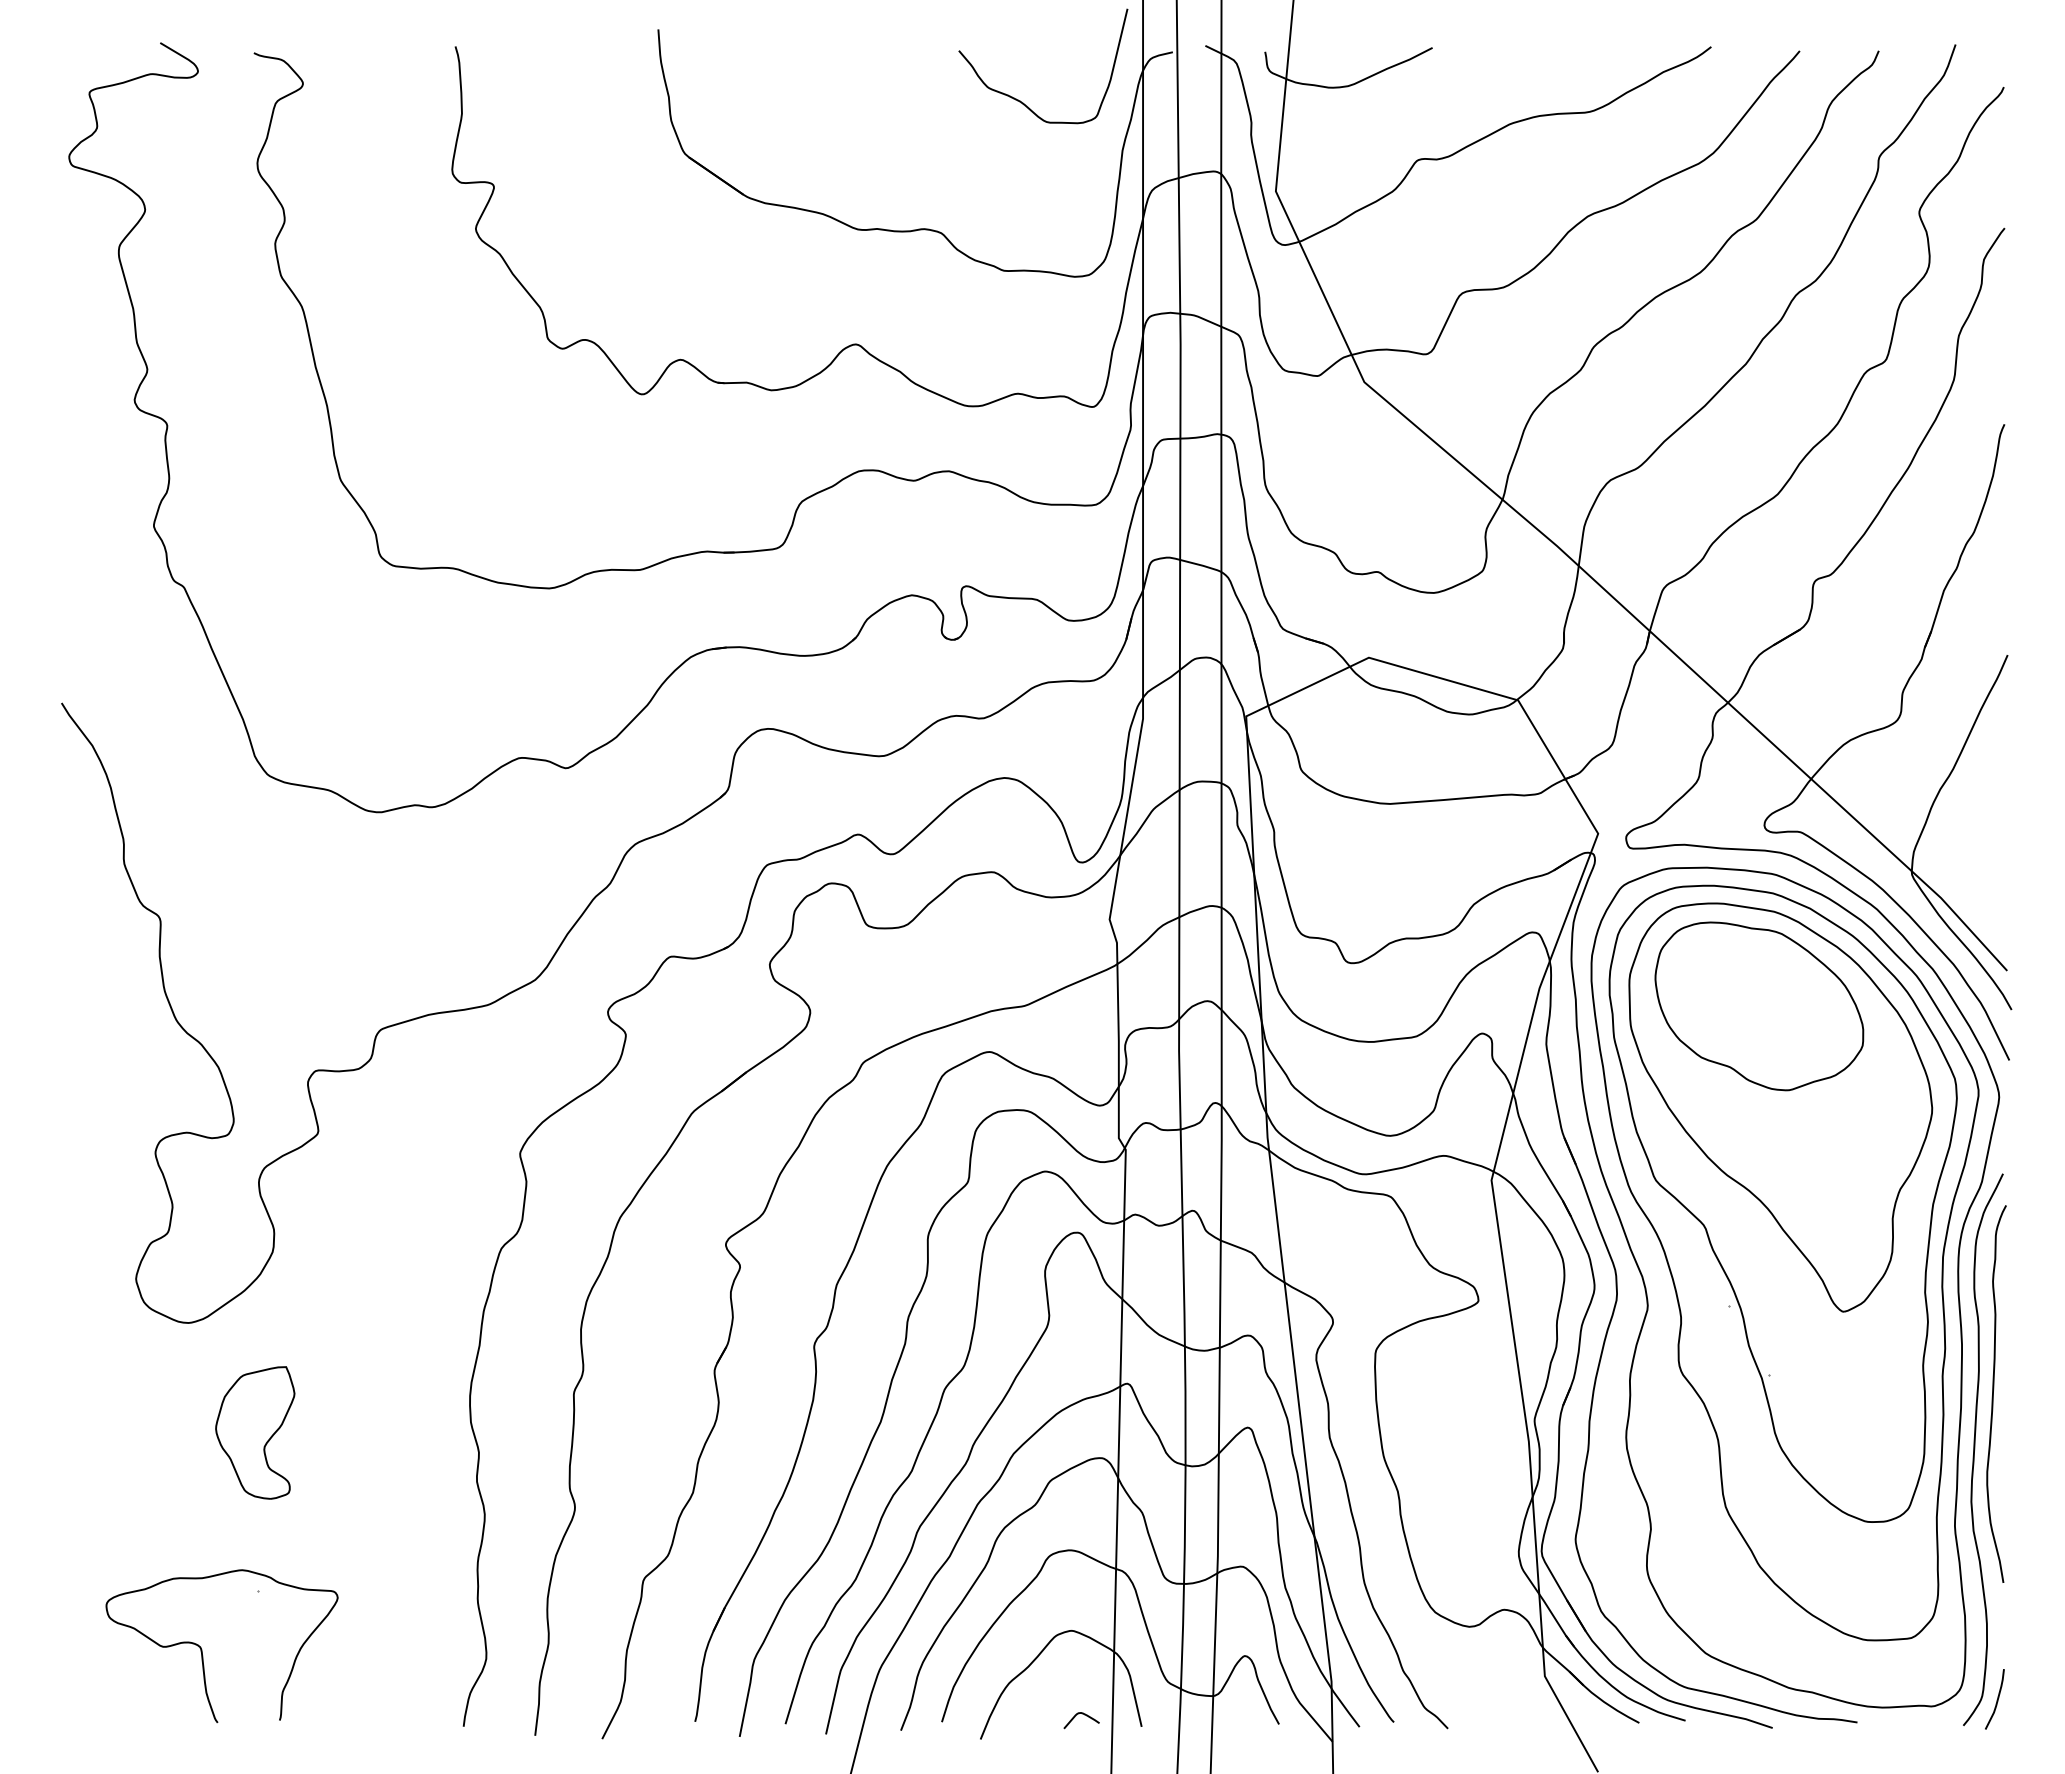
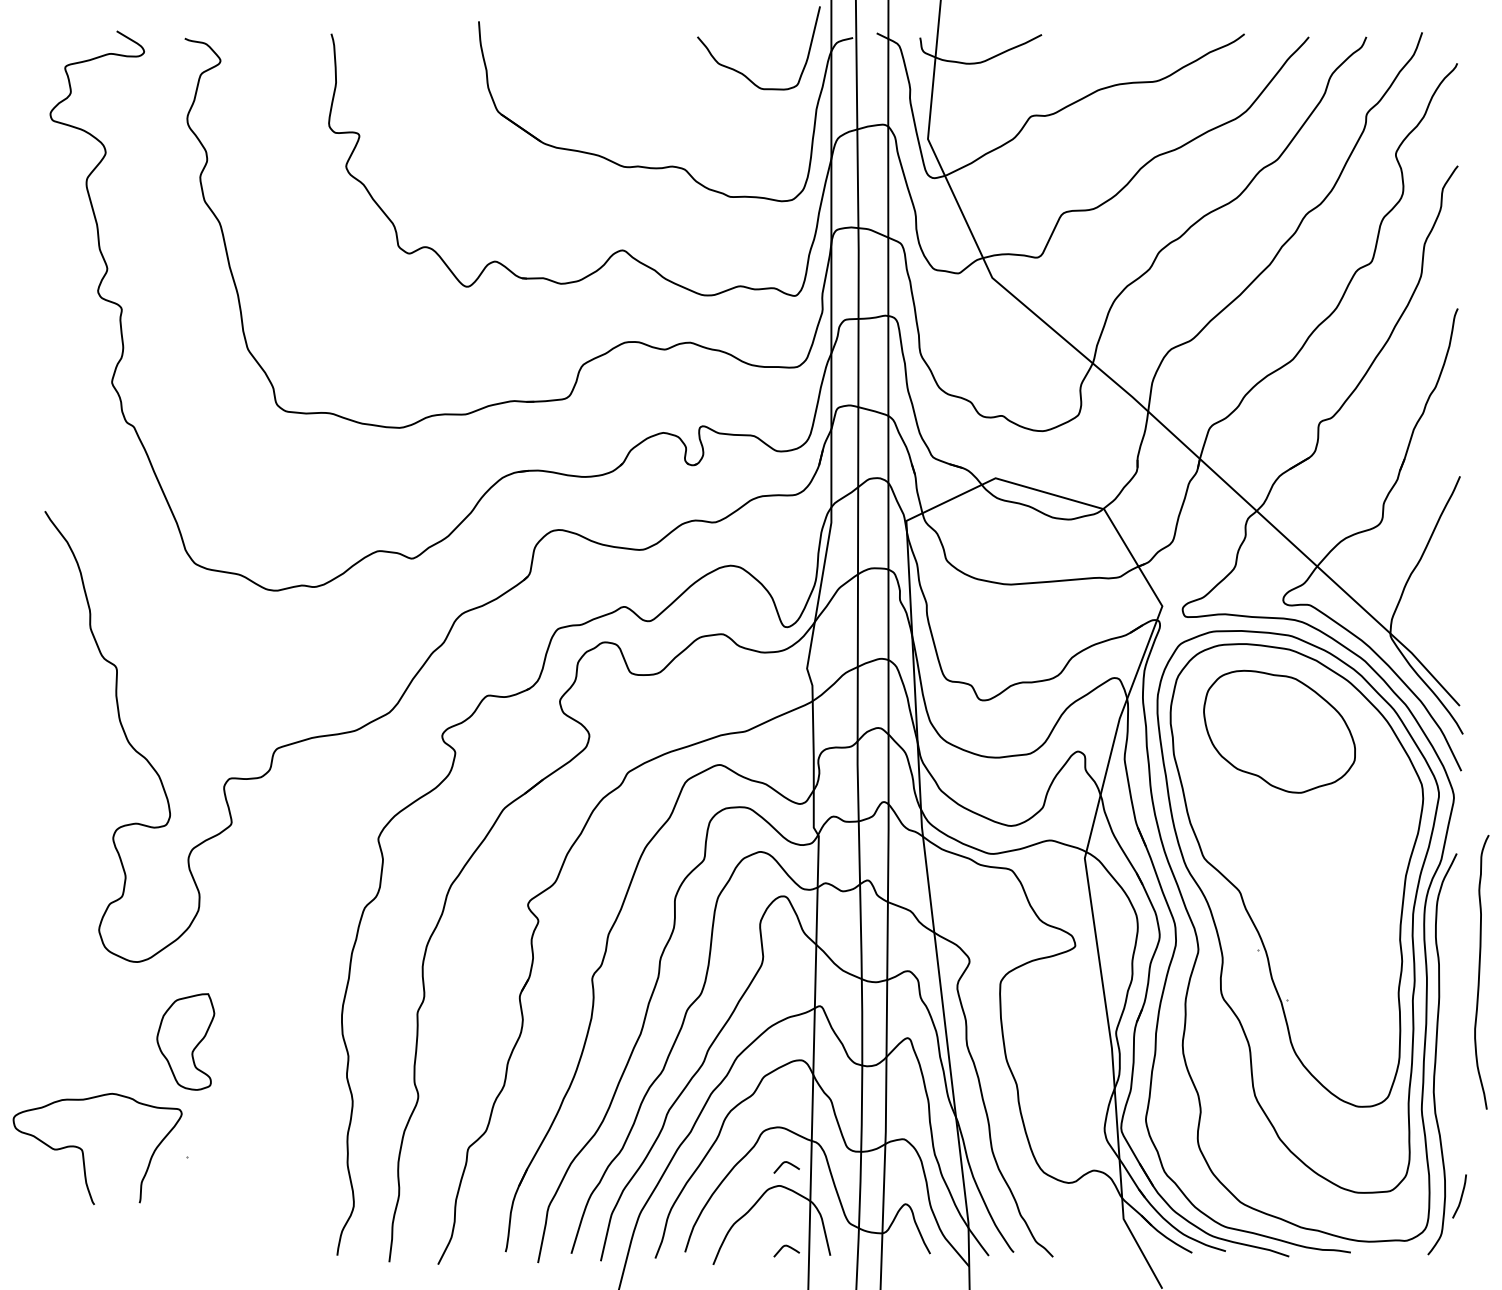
part: (1780, 1107) -> (1294, 805), removed
curve: (1993, 1393) -> (1479, 971), moved
curve: (1084, 1600) -> (788, 1163), added
curve: (202, 1649) -> (83, 1151), moved
curve: (1996, 1700) -> (1460, 1197), moved

